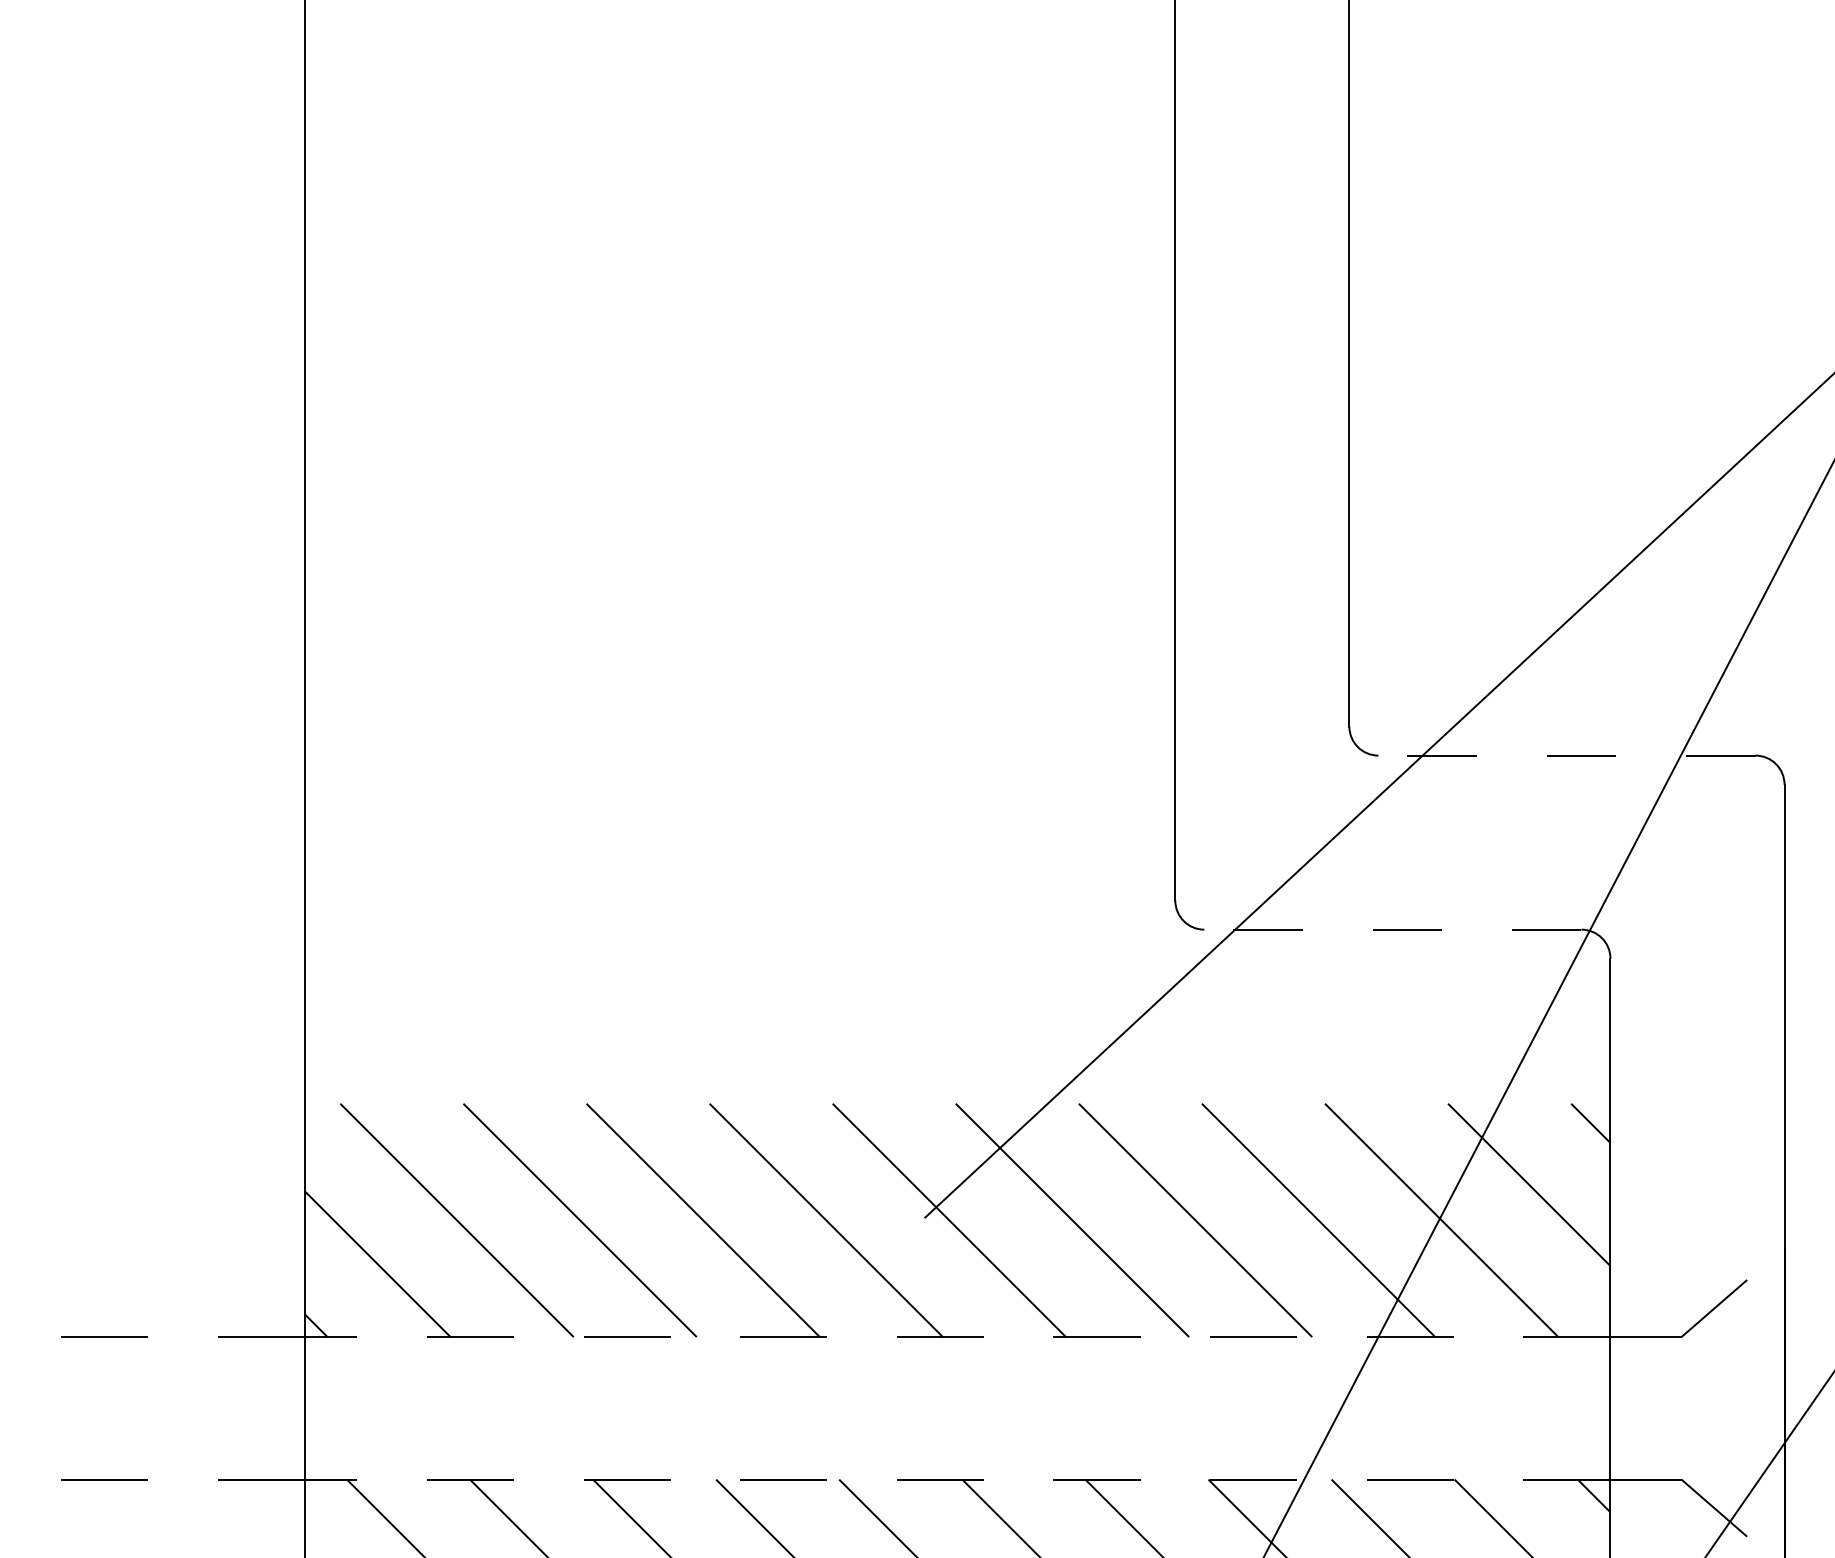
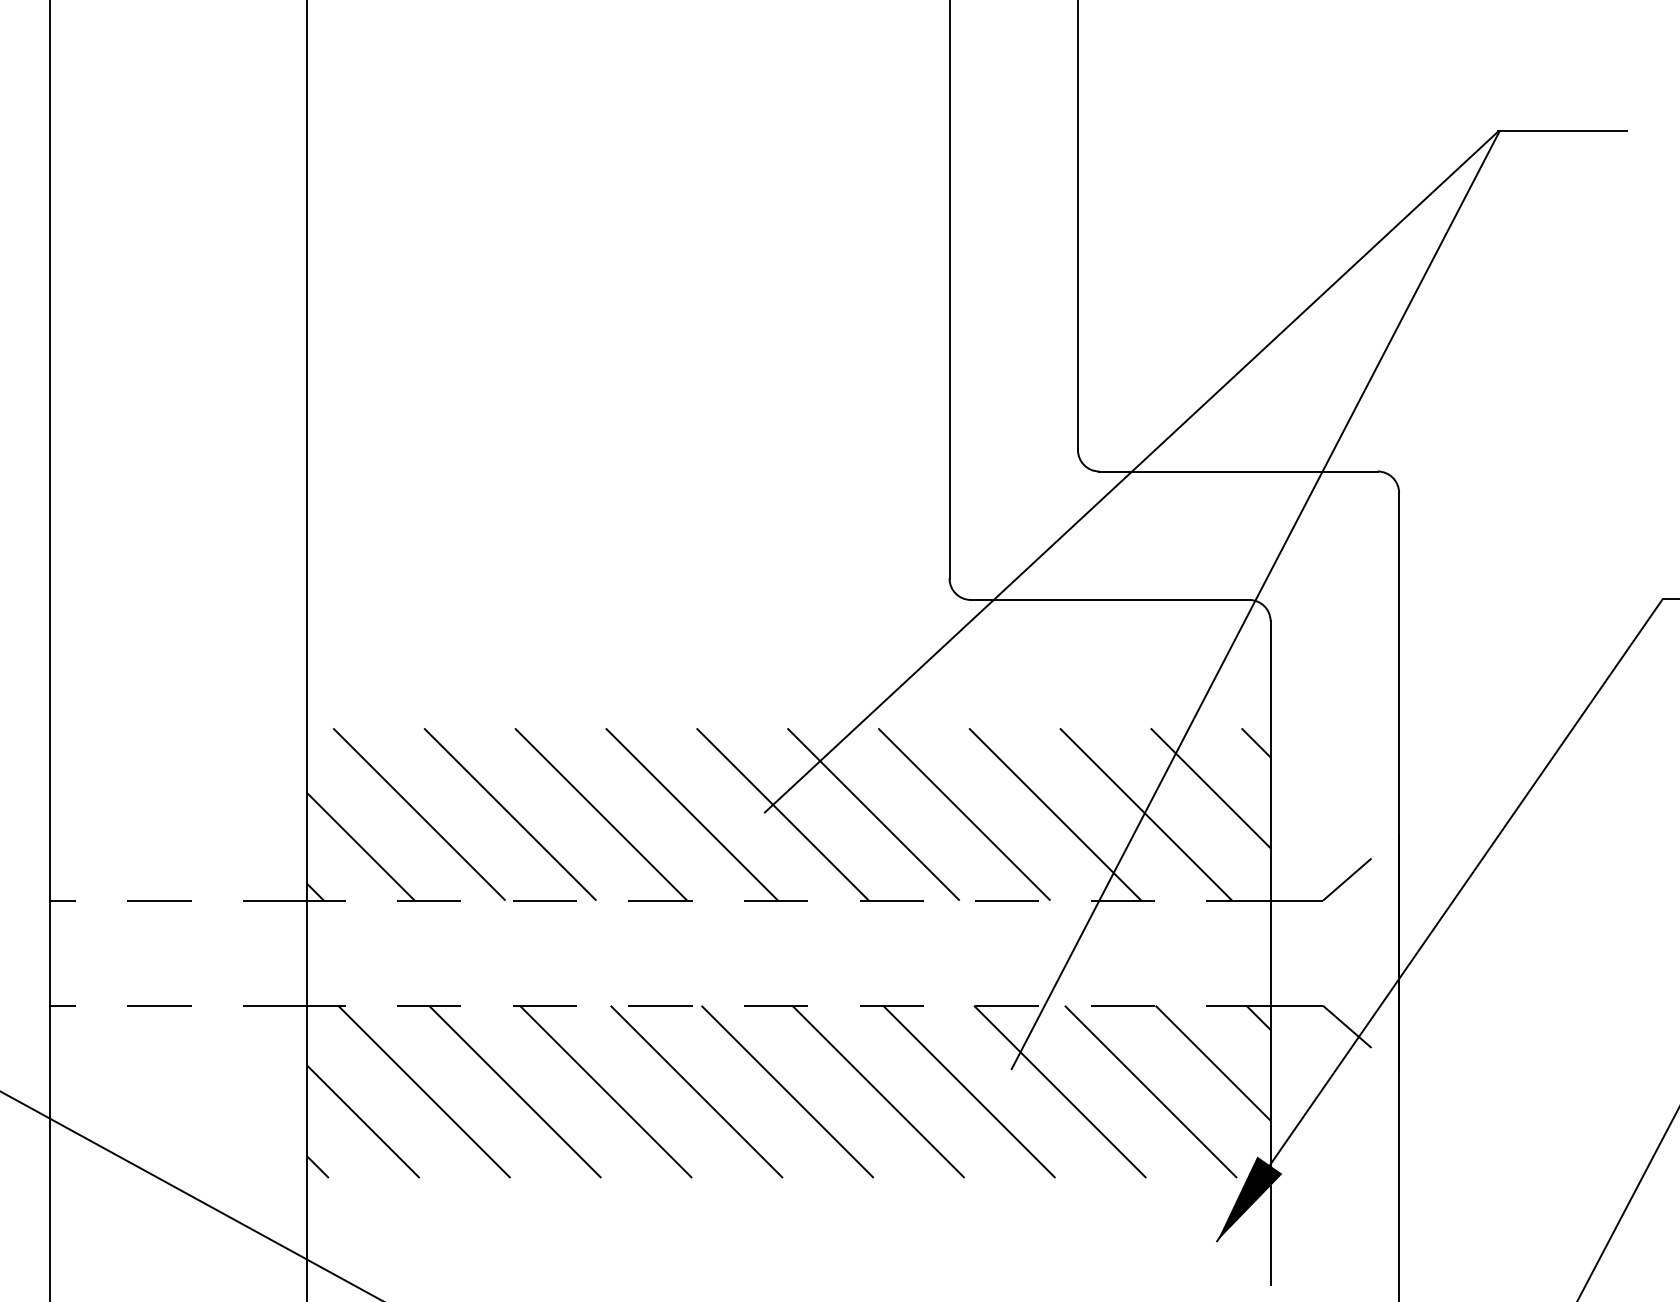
line: (1566, 755) -> (1238, 471), dashed -> solid
line: (1392, 929) -> (1109, 599), dashed -> solid

